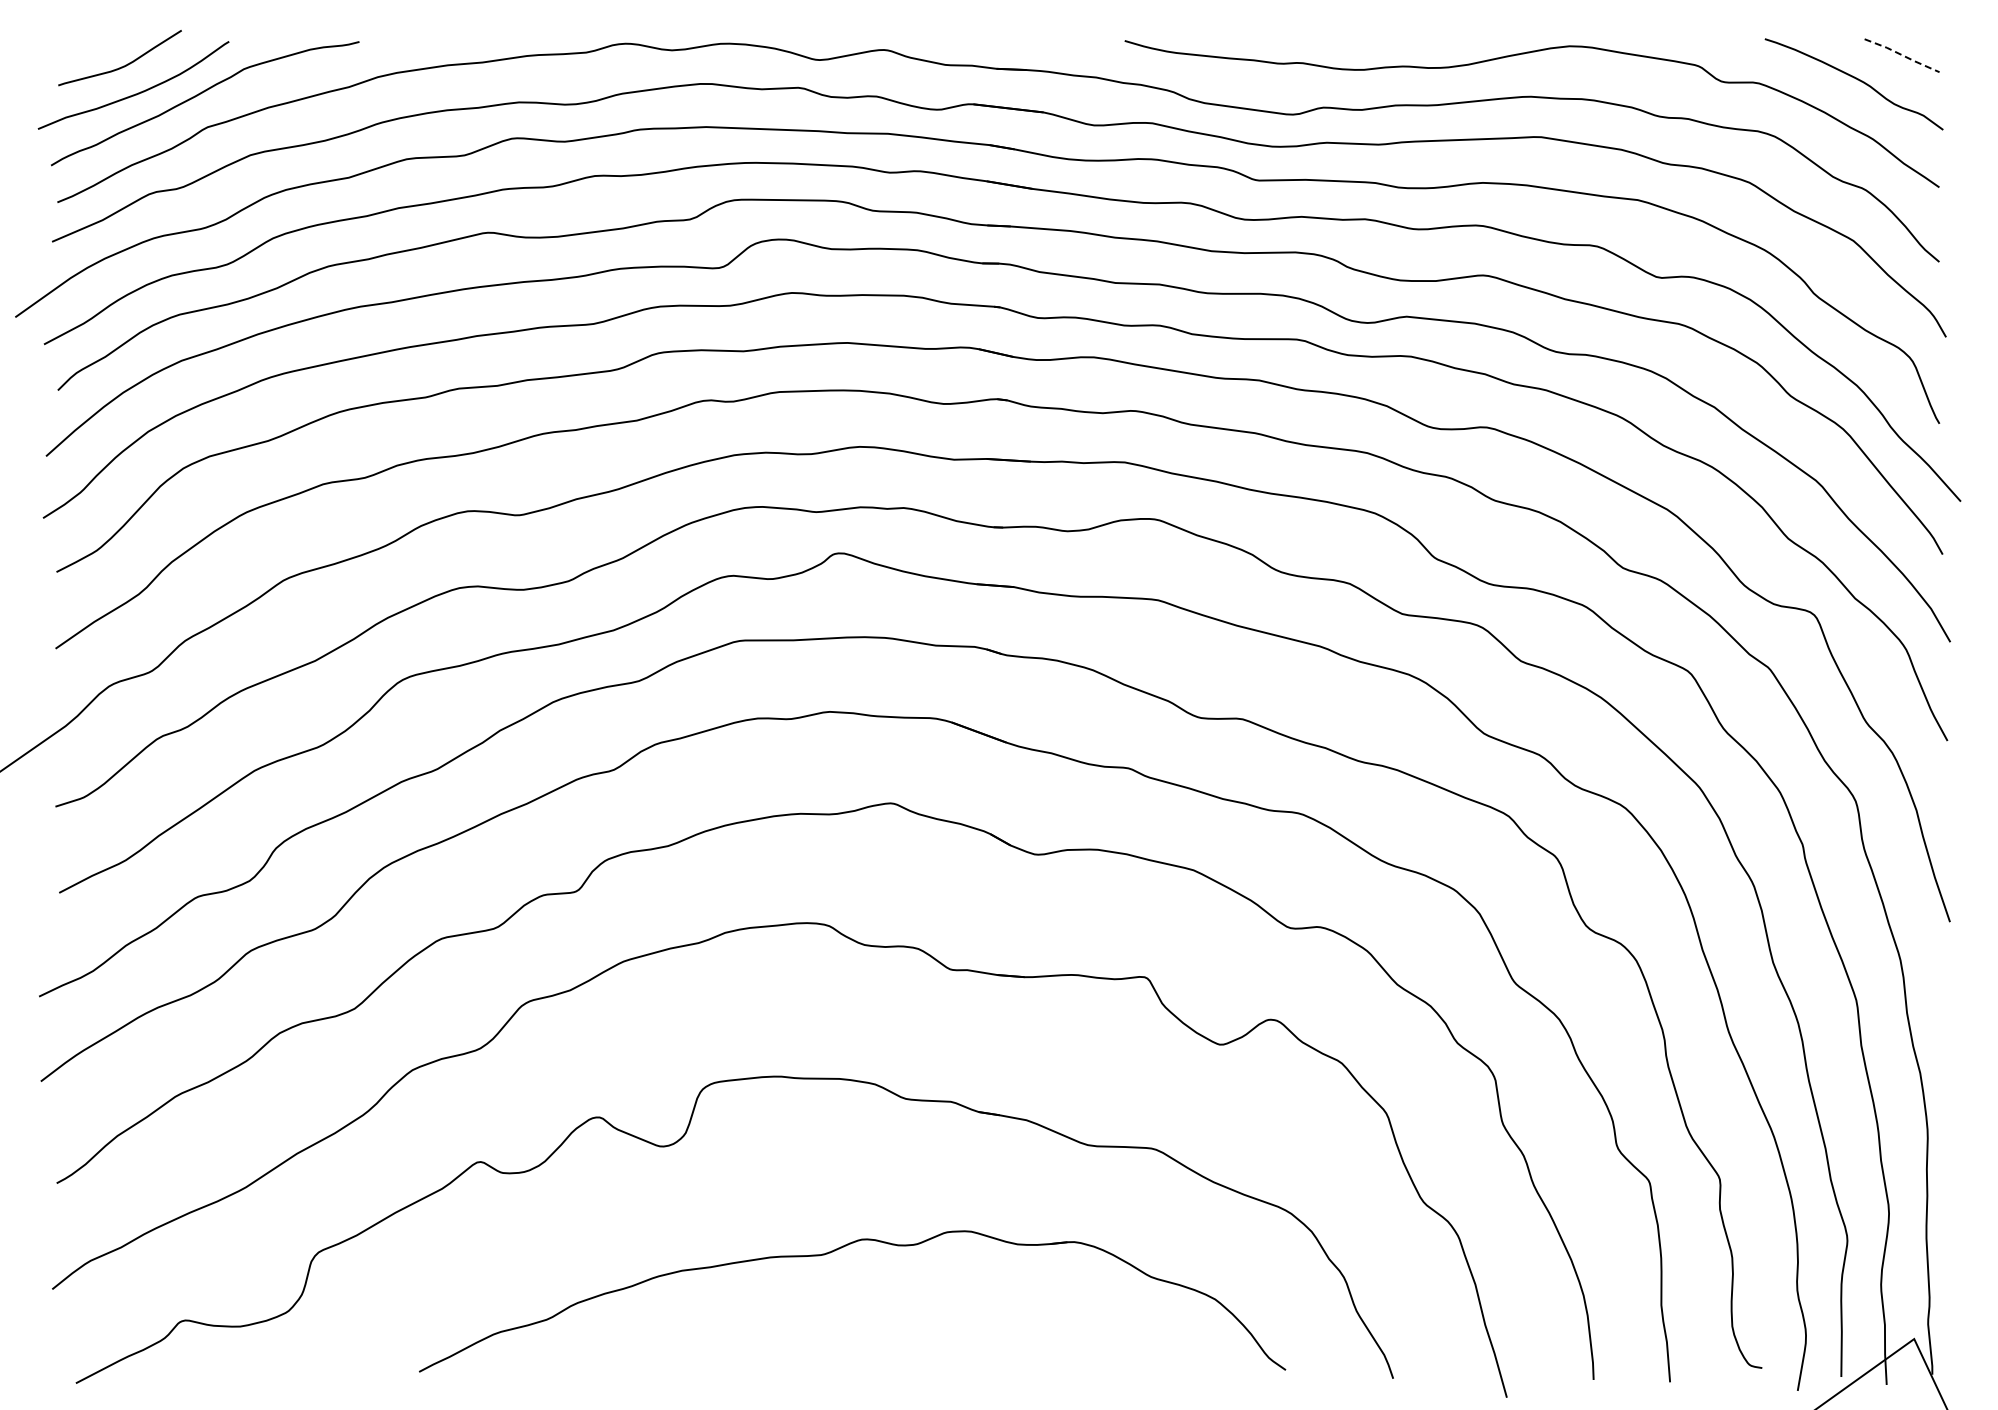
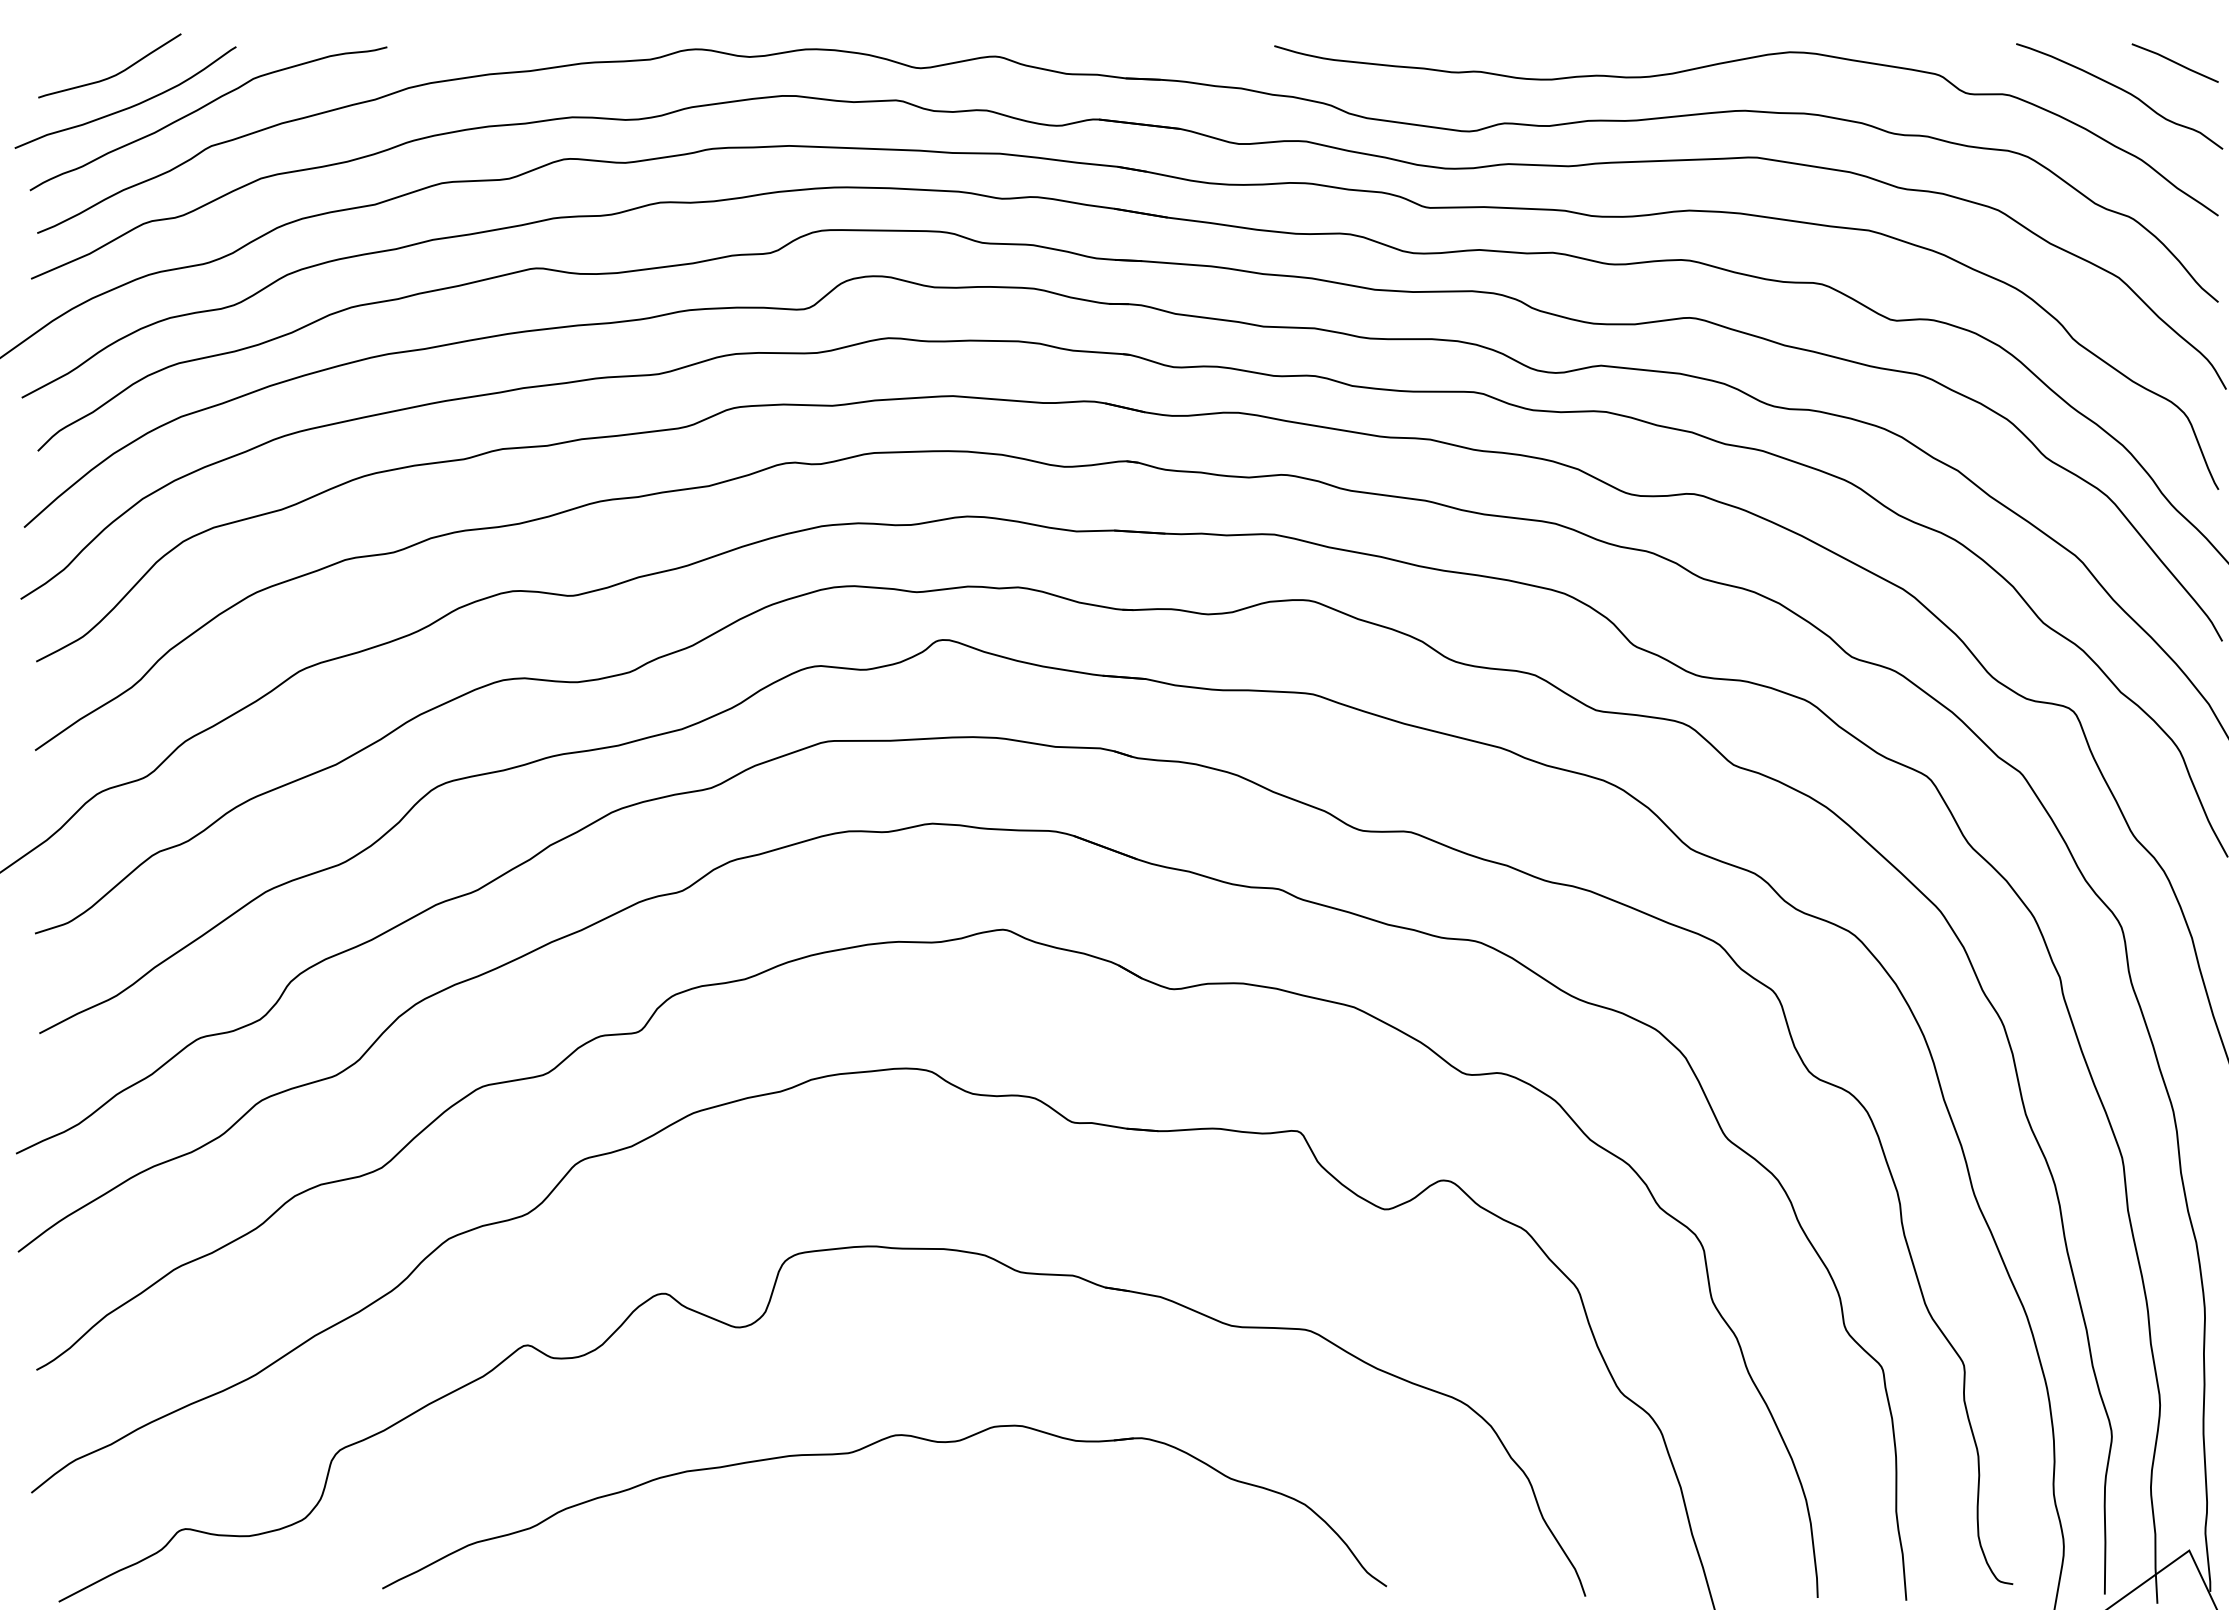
line: (1902, 55) -> (2175, 62), dashed -> solid
part: (830, 1253) -> (859, 1451), moved

